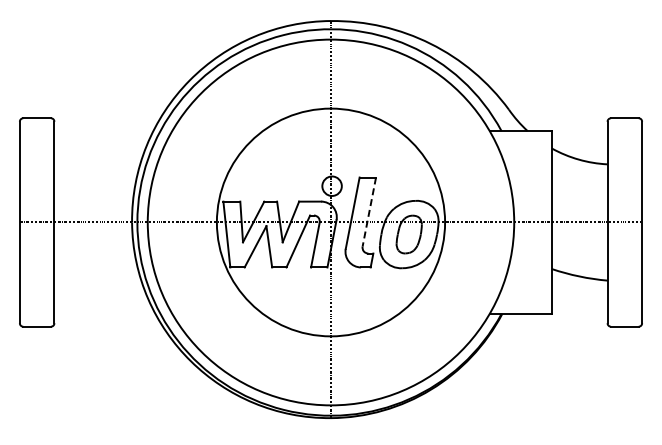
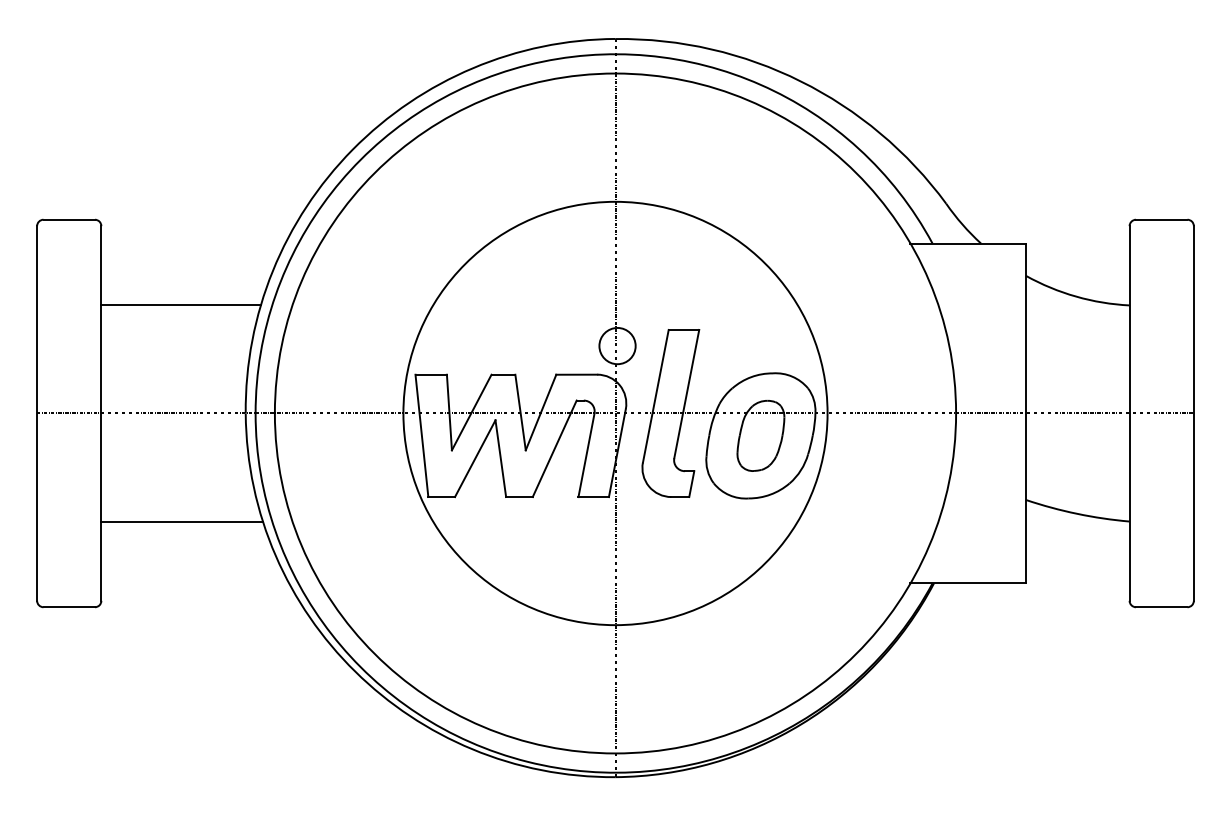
line: (97, 164) -> (181, 305), added
line: (369, 212) -> (687, 394), dashed -> solid
line: (97, 280) -> (181, 521), added

